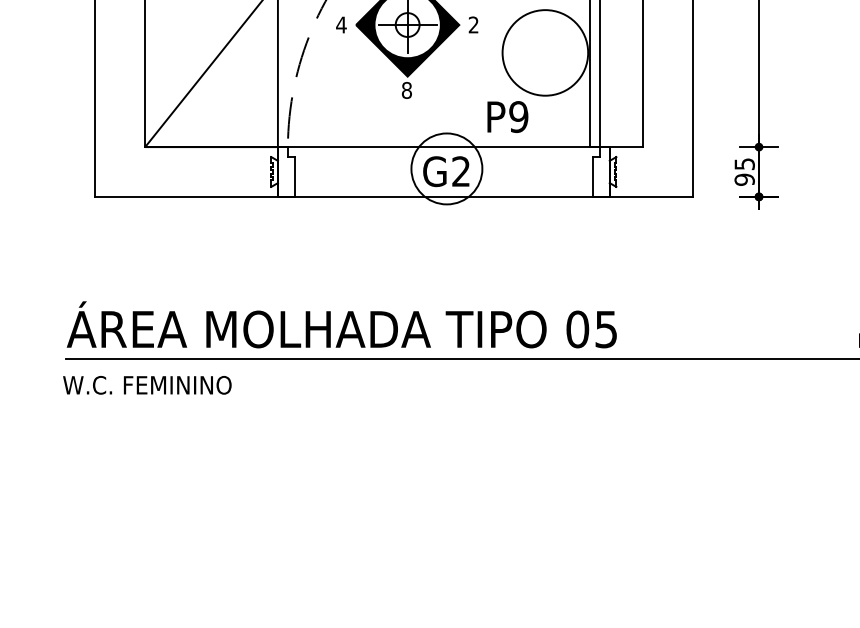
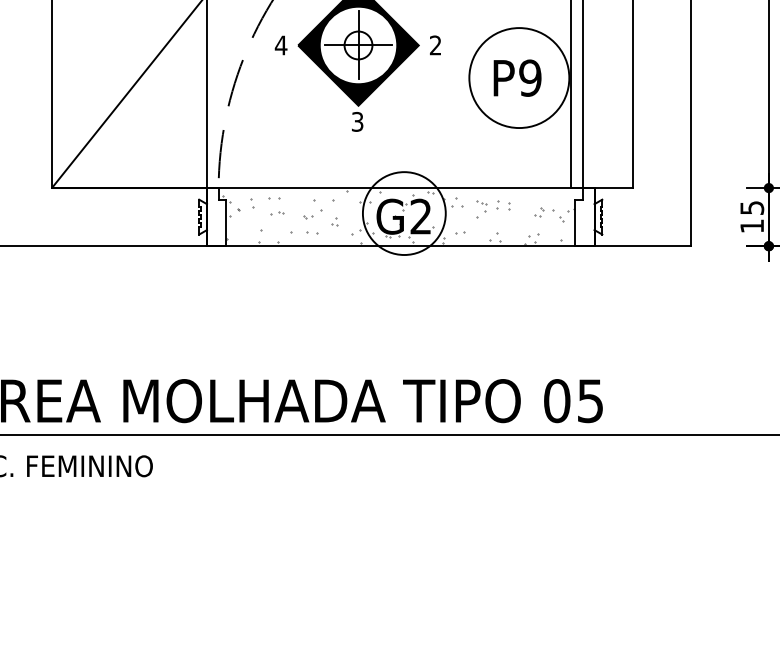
text: (406, 90) -> (357, 121), 8 -> 3
text: (507, 116) -> (517, 77), moved
hatch: (441, 171) -> (398, 216), added
text: (744, 179) -> (751, 225), 95 -> 15

